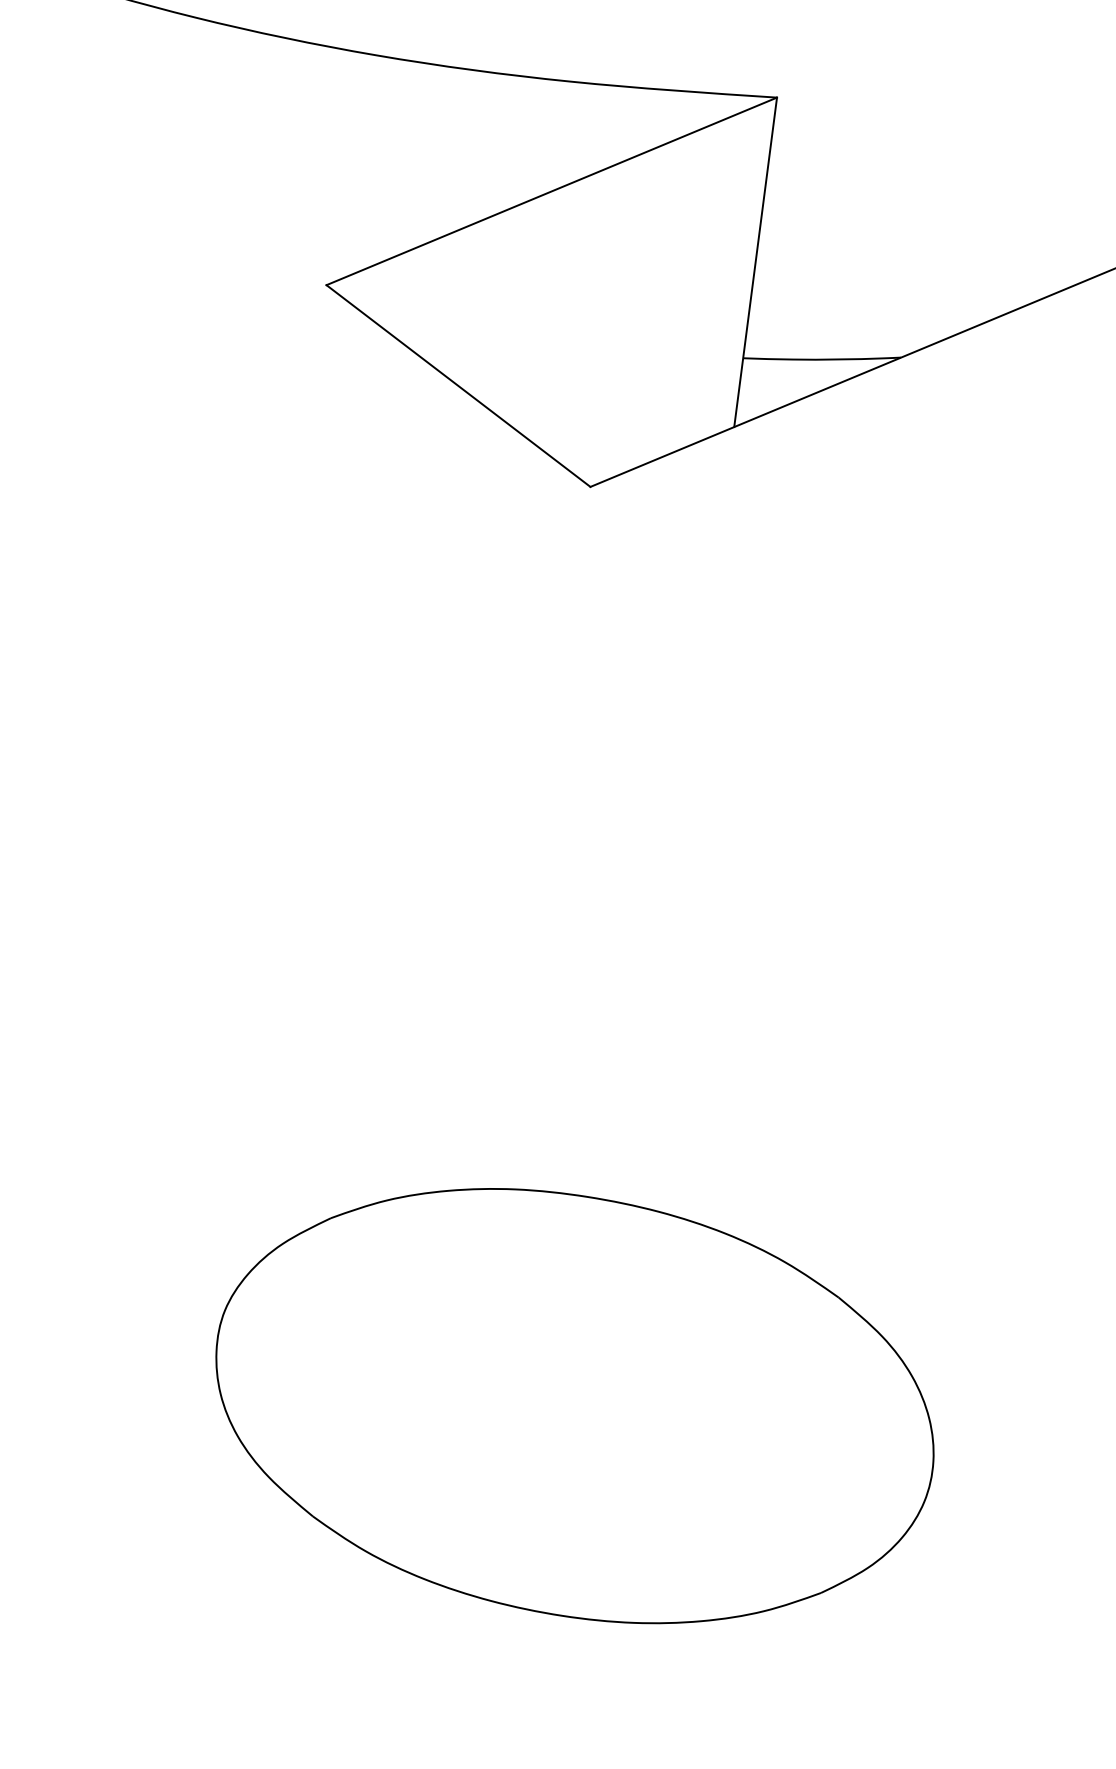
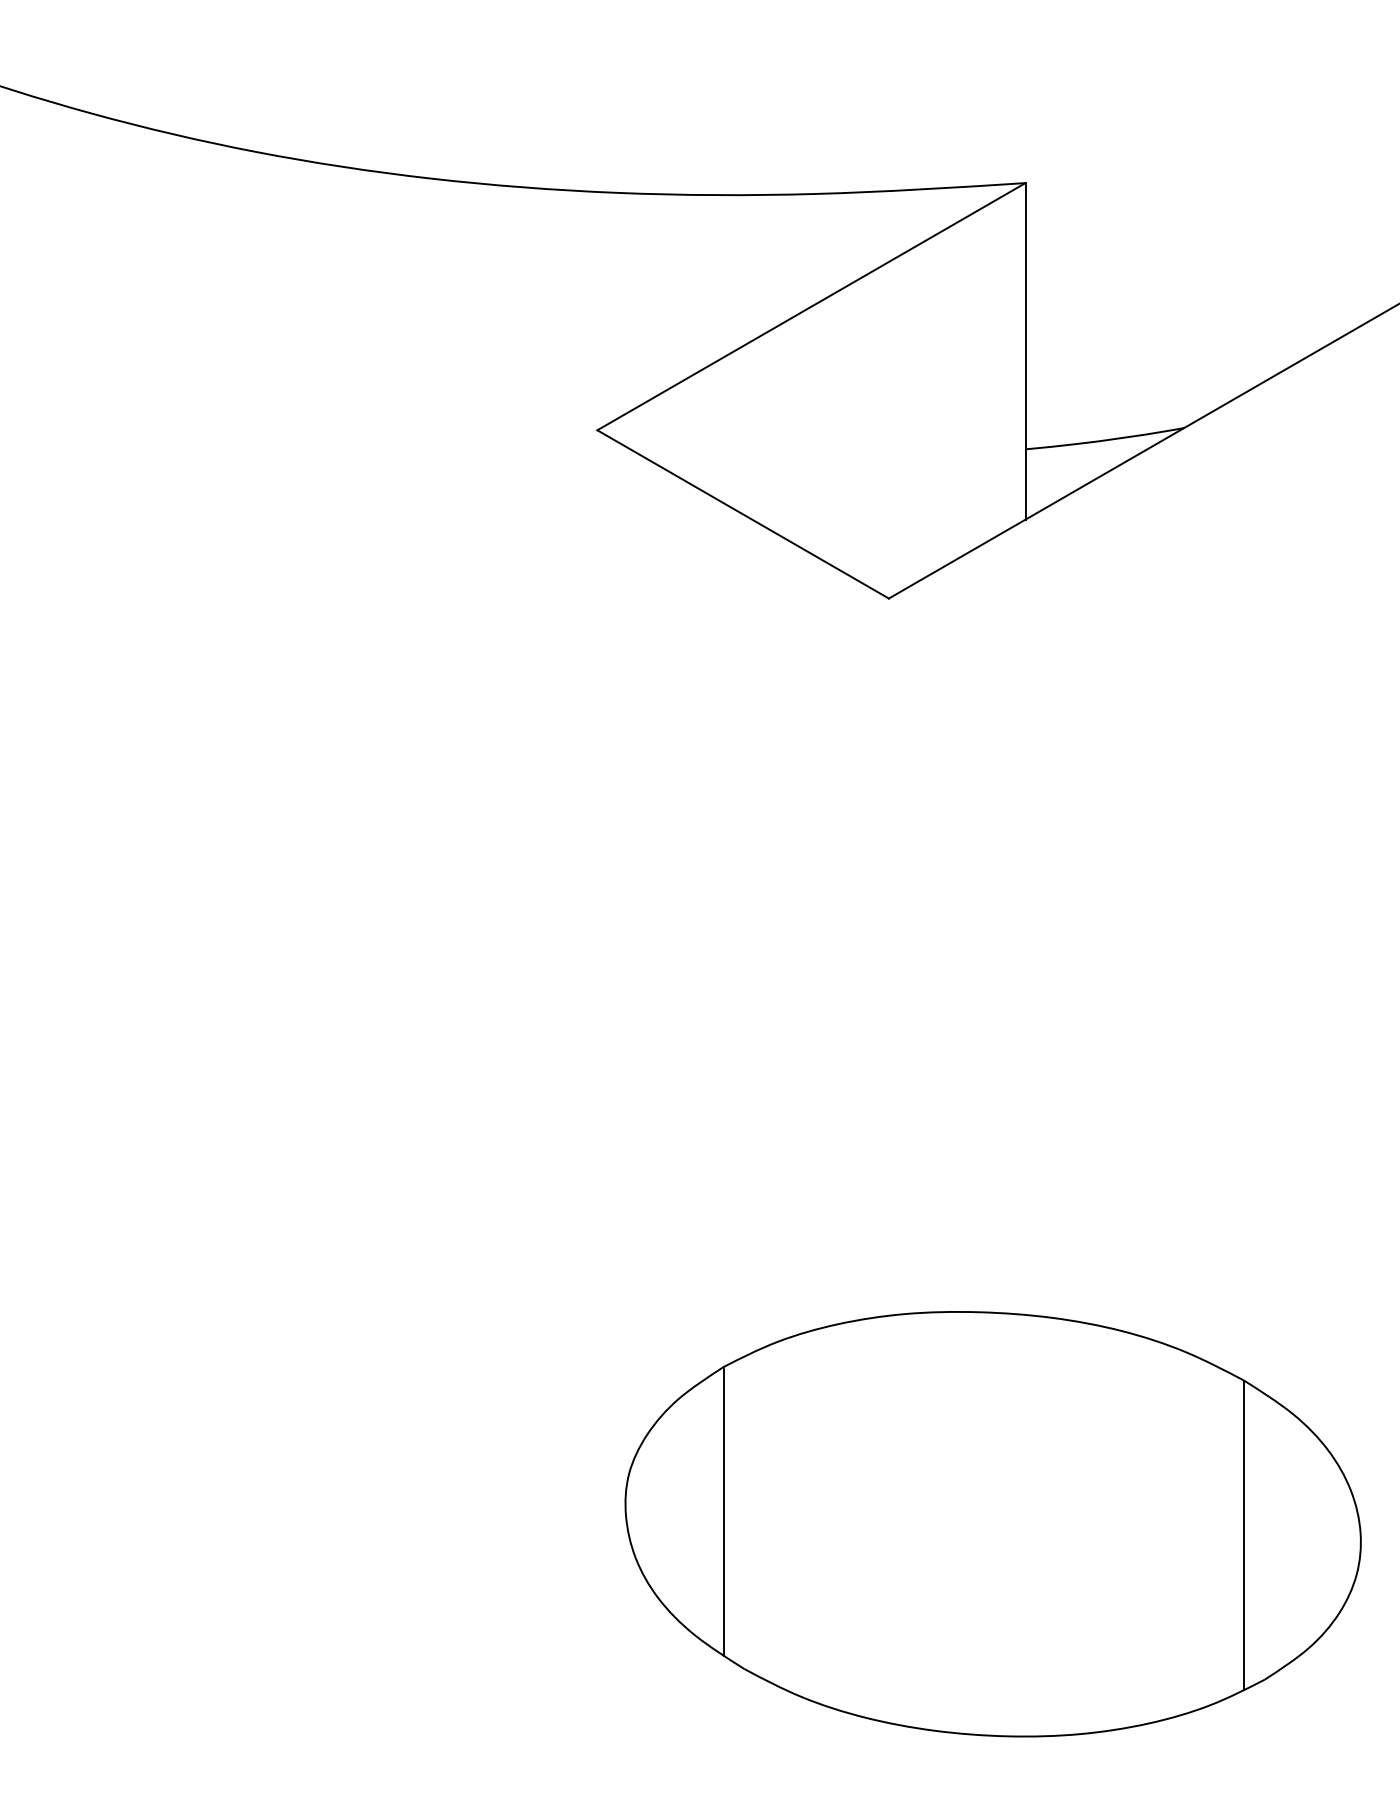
line: (312, 1359) -> (723, 1511), added
line: (819, 1449) -> (1244, 1535), added

